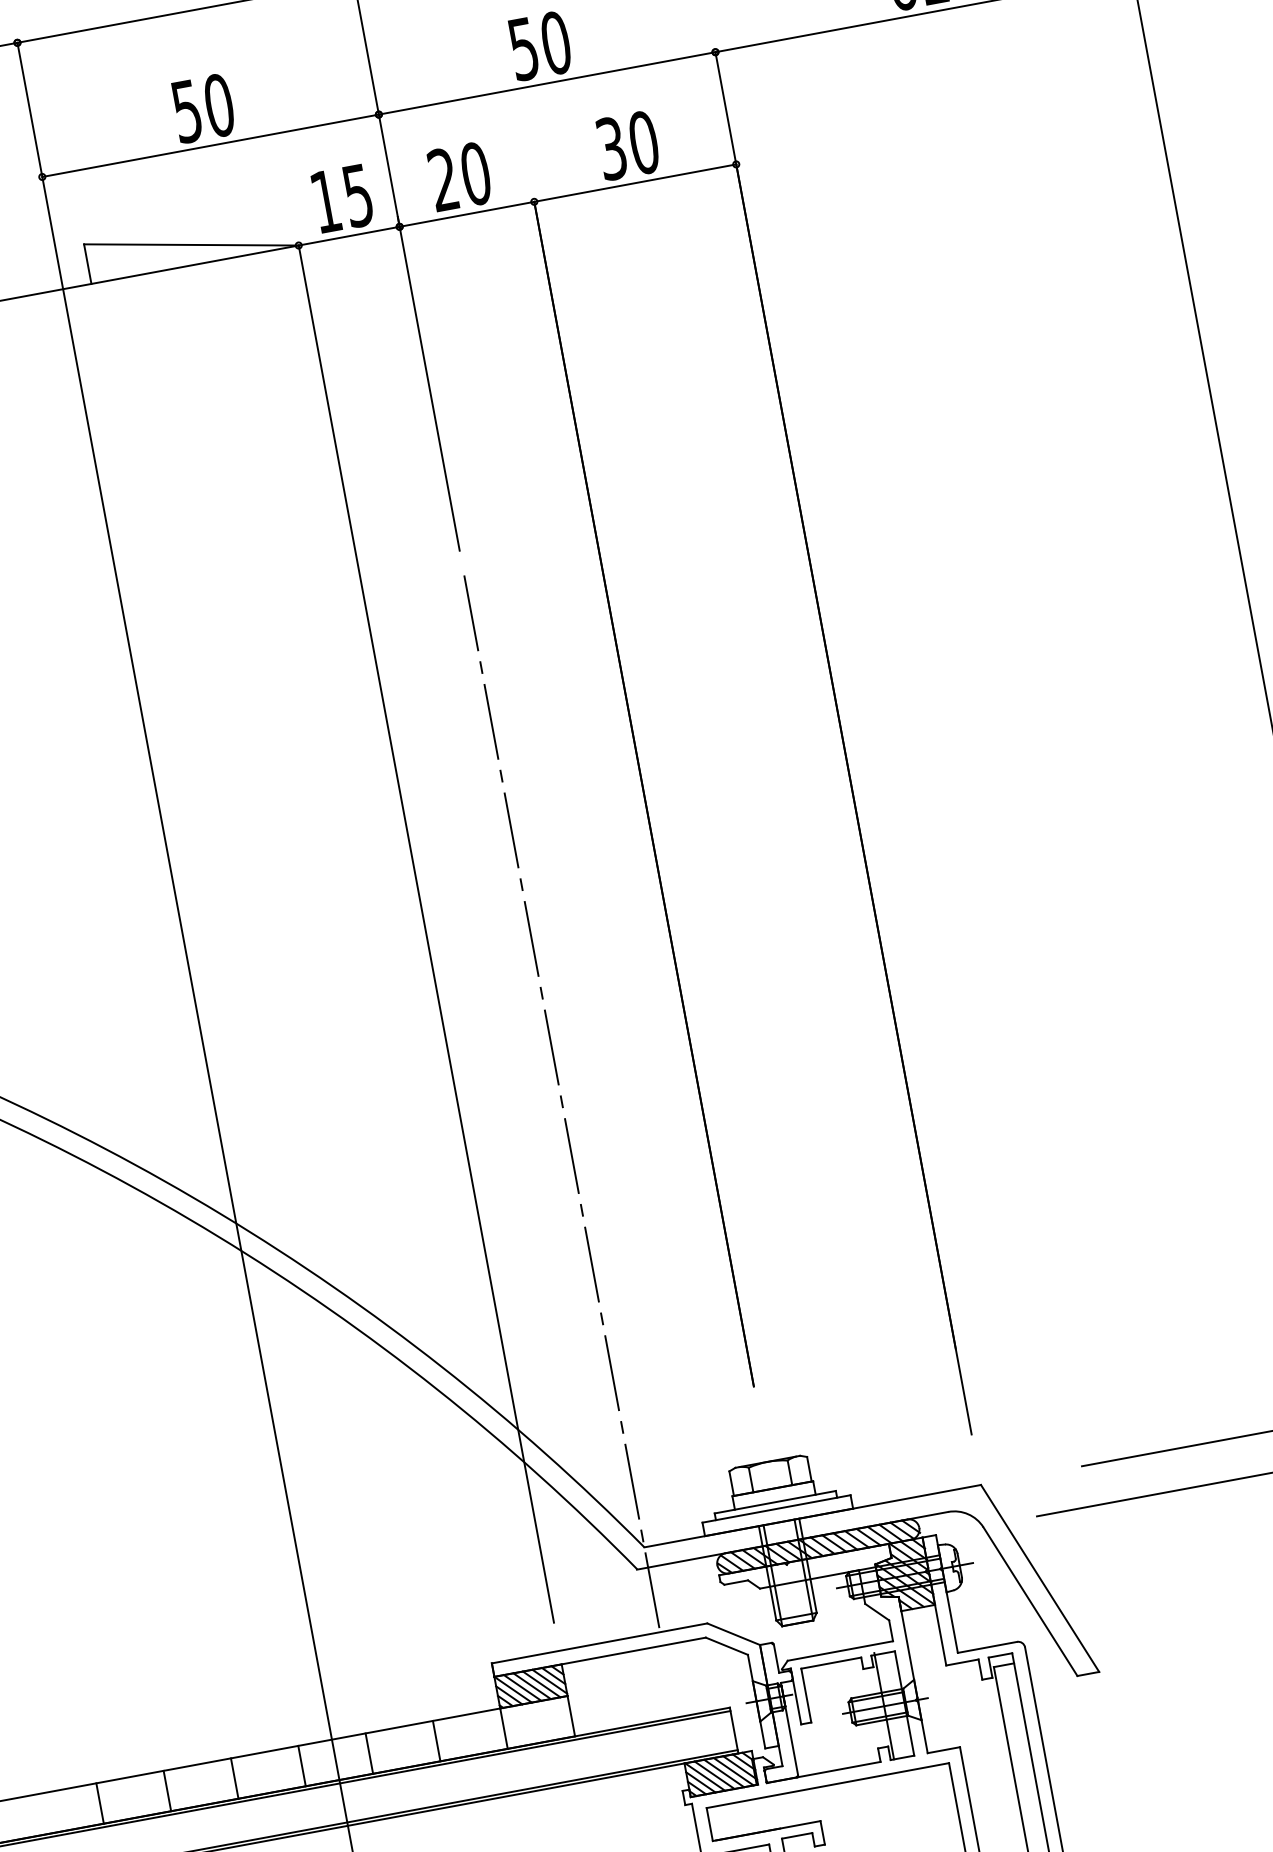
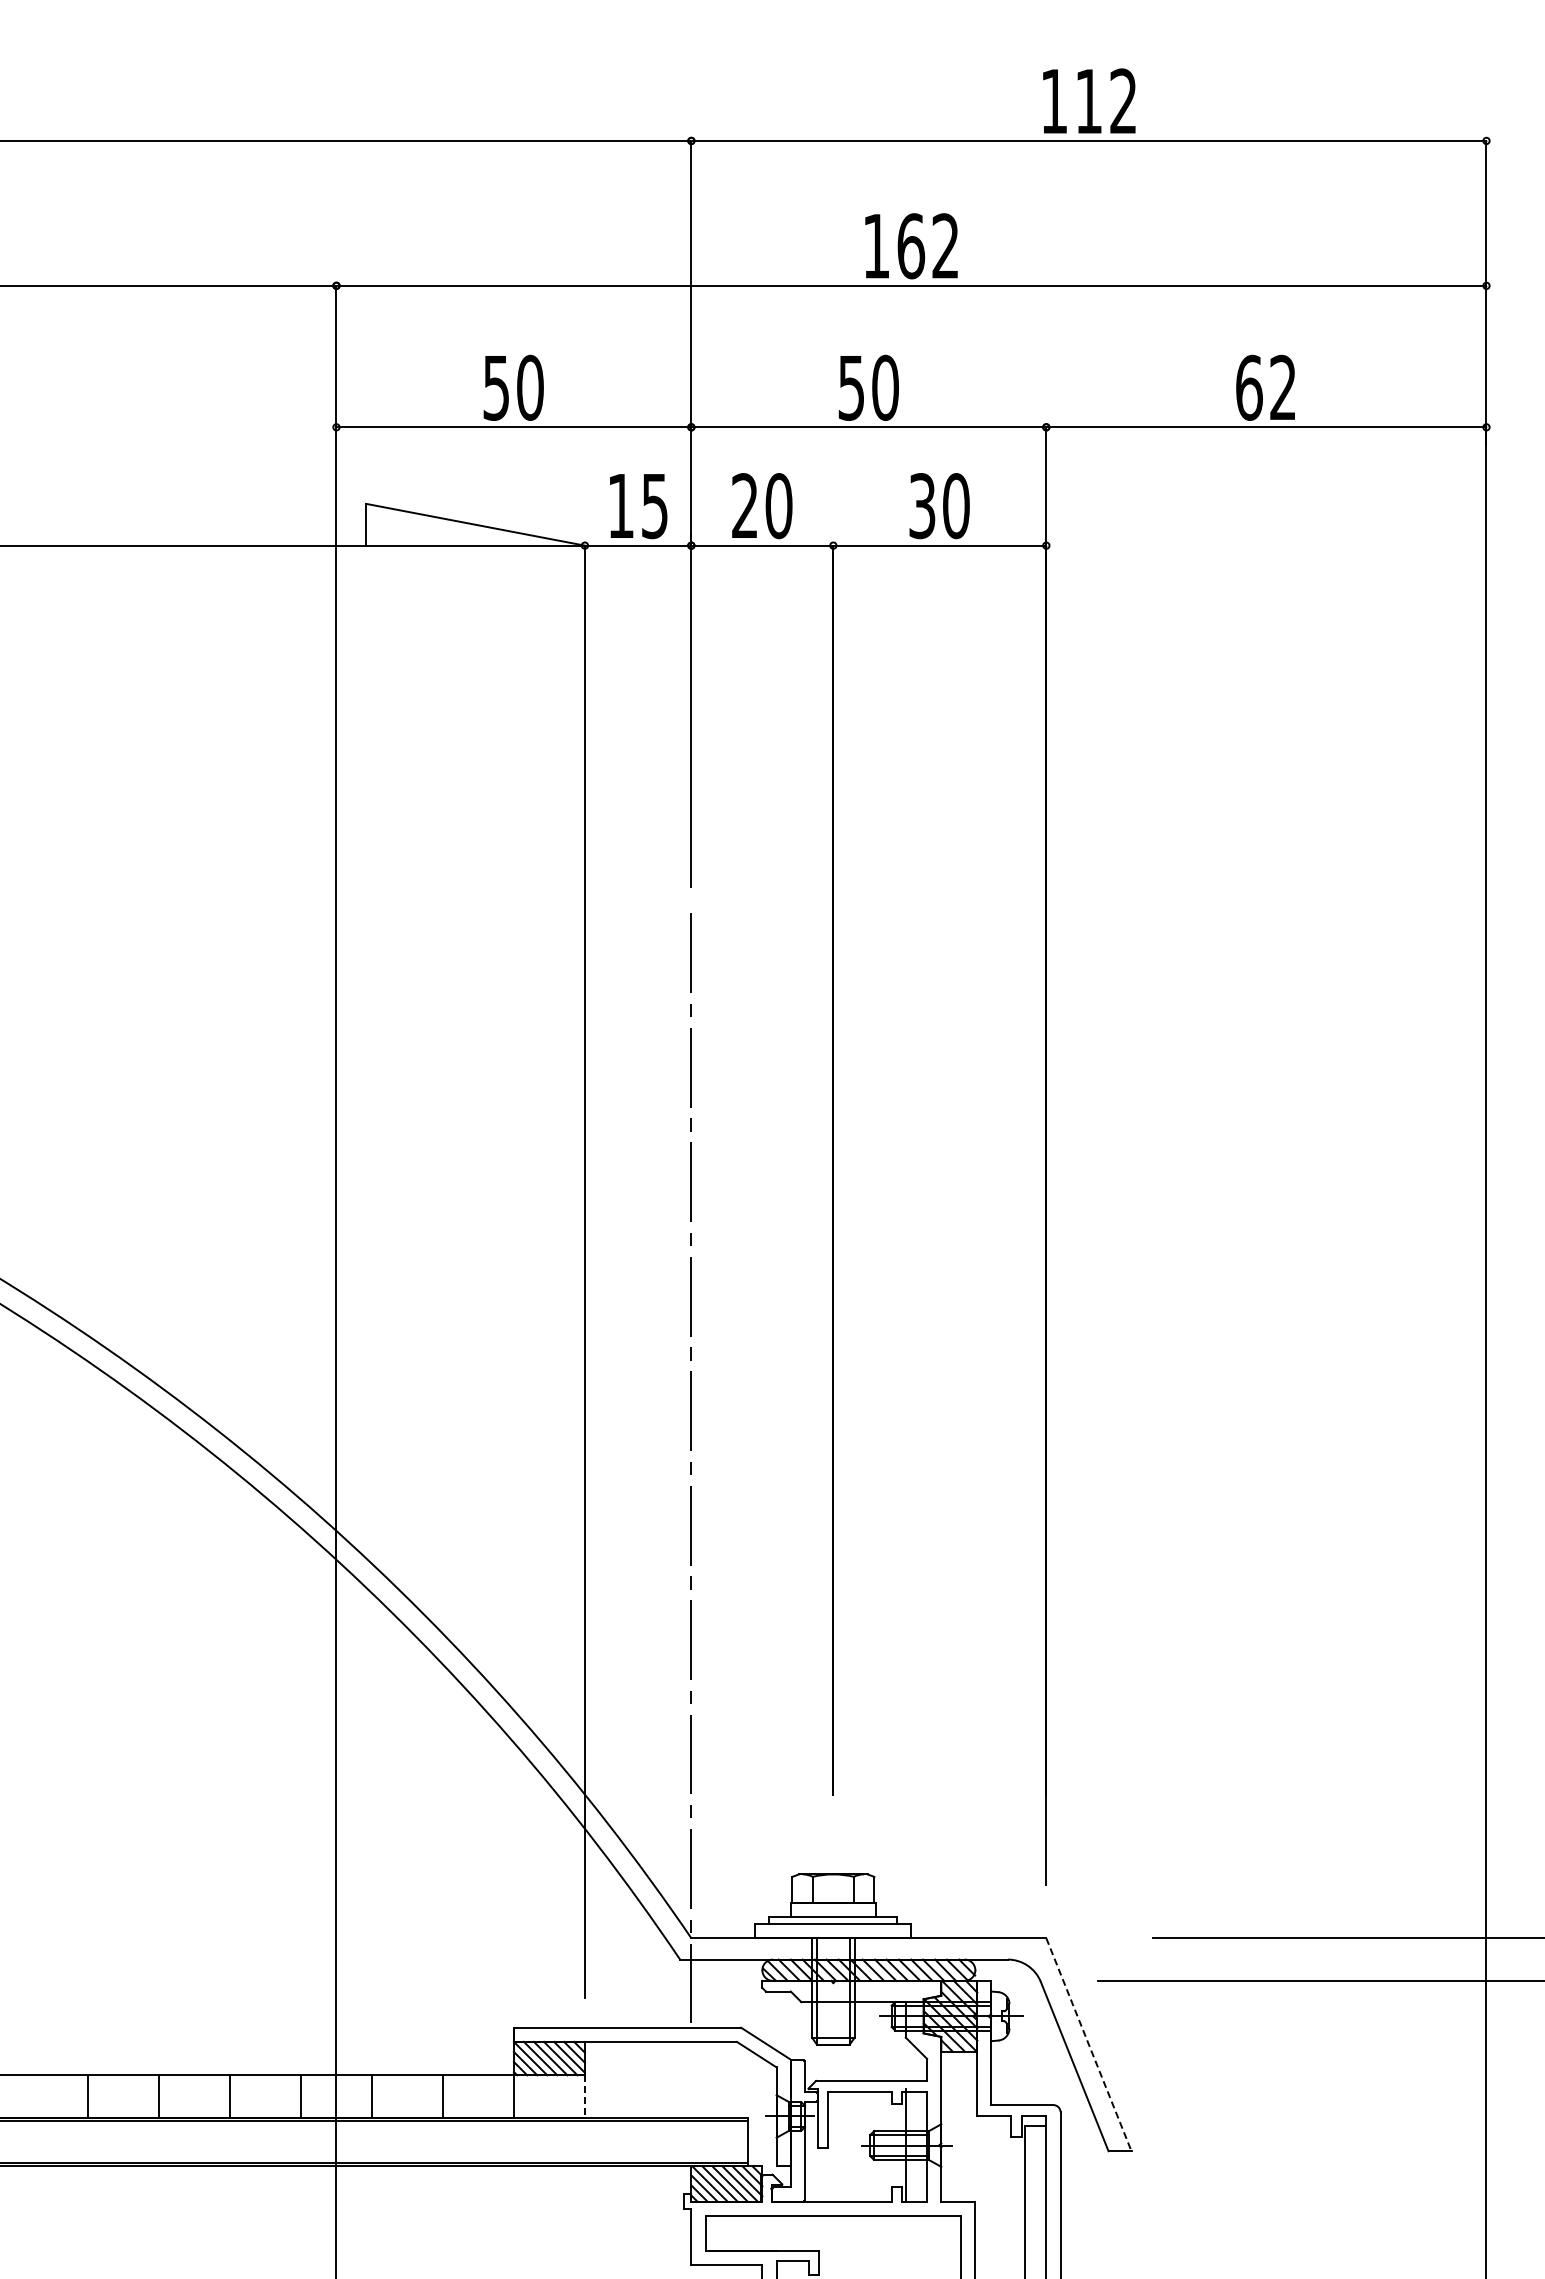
line: (1039, 1578) -> (1088, 2044), solid -> dashed
line: (571, 1717) -> (584, 2097), solid -> dashed

